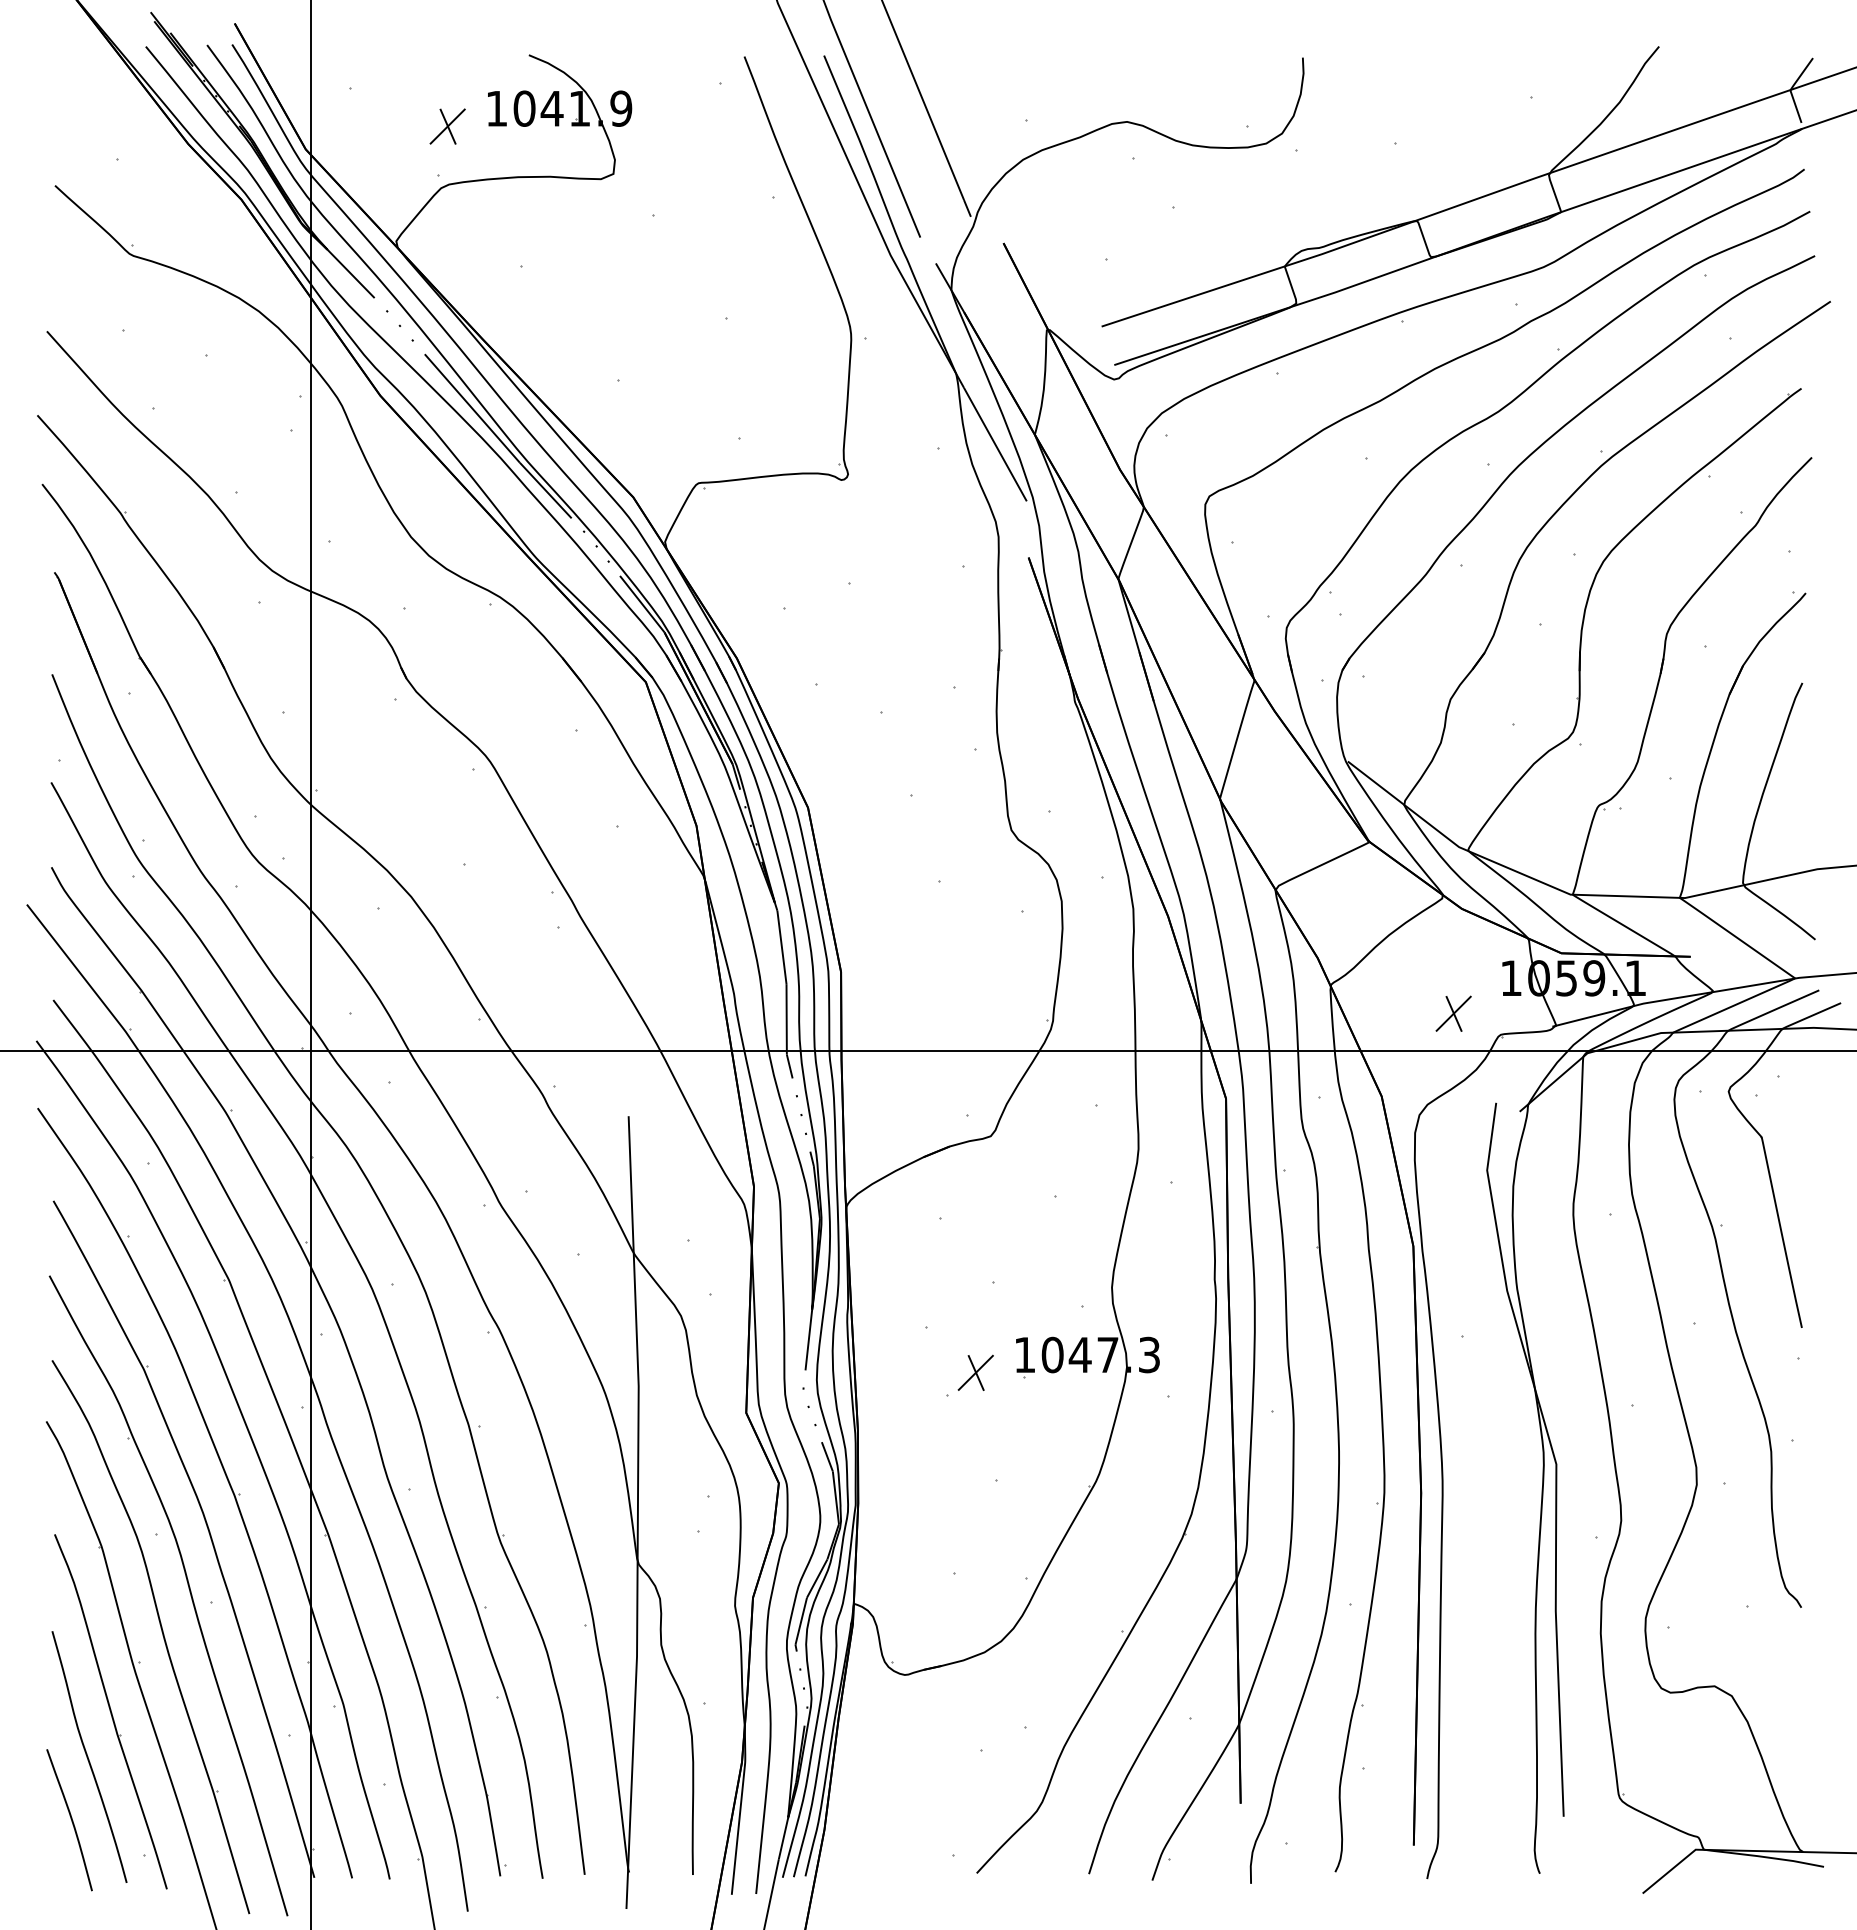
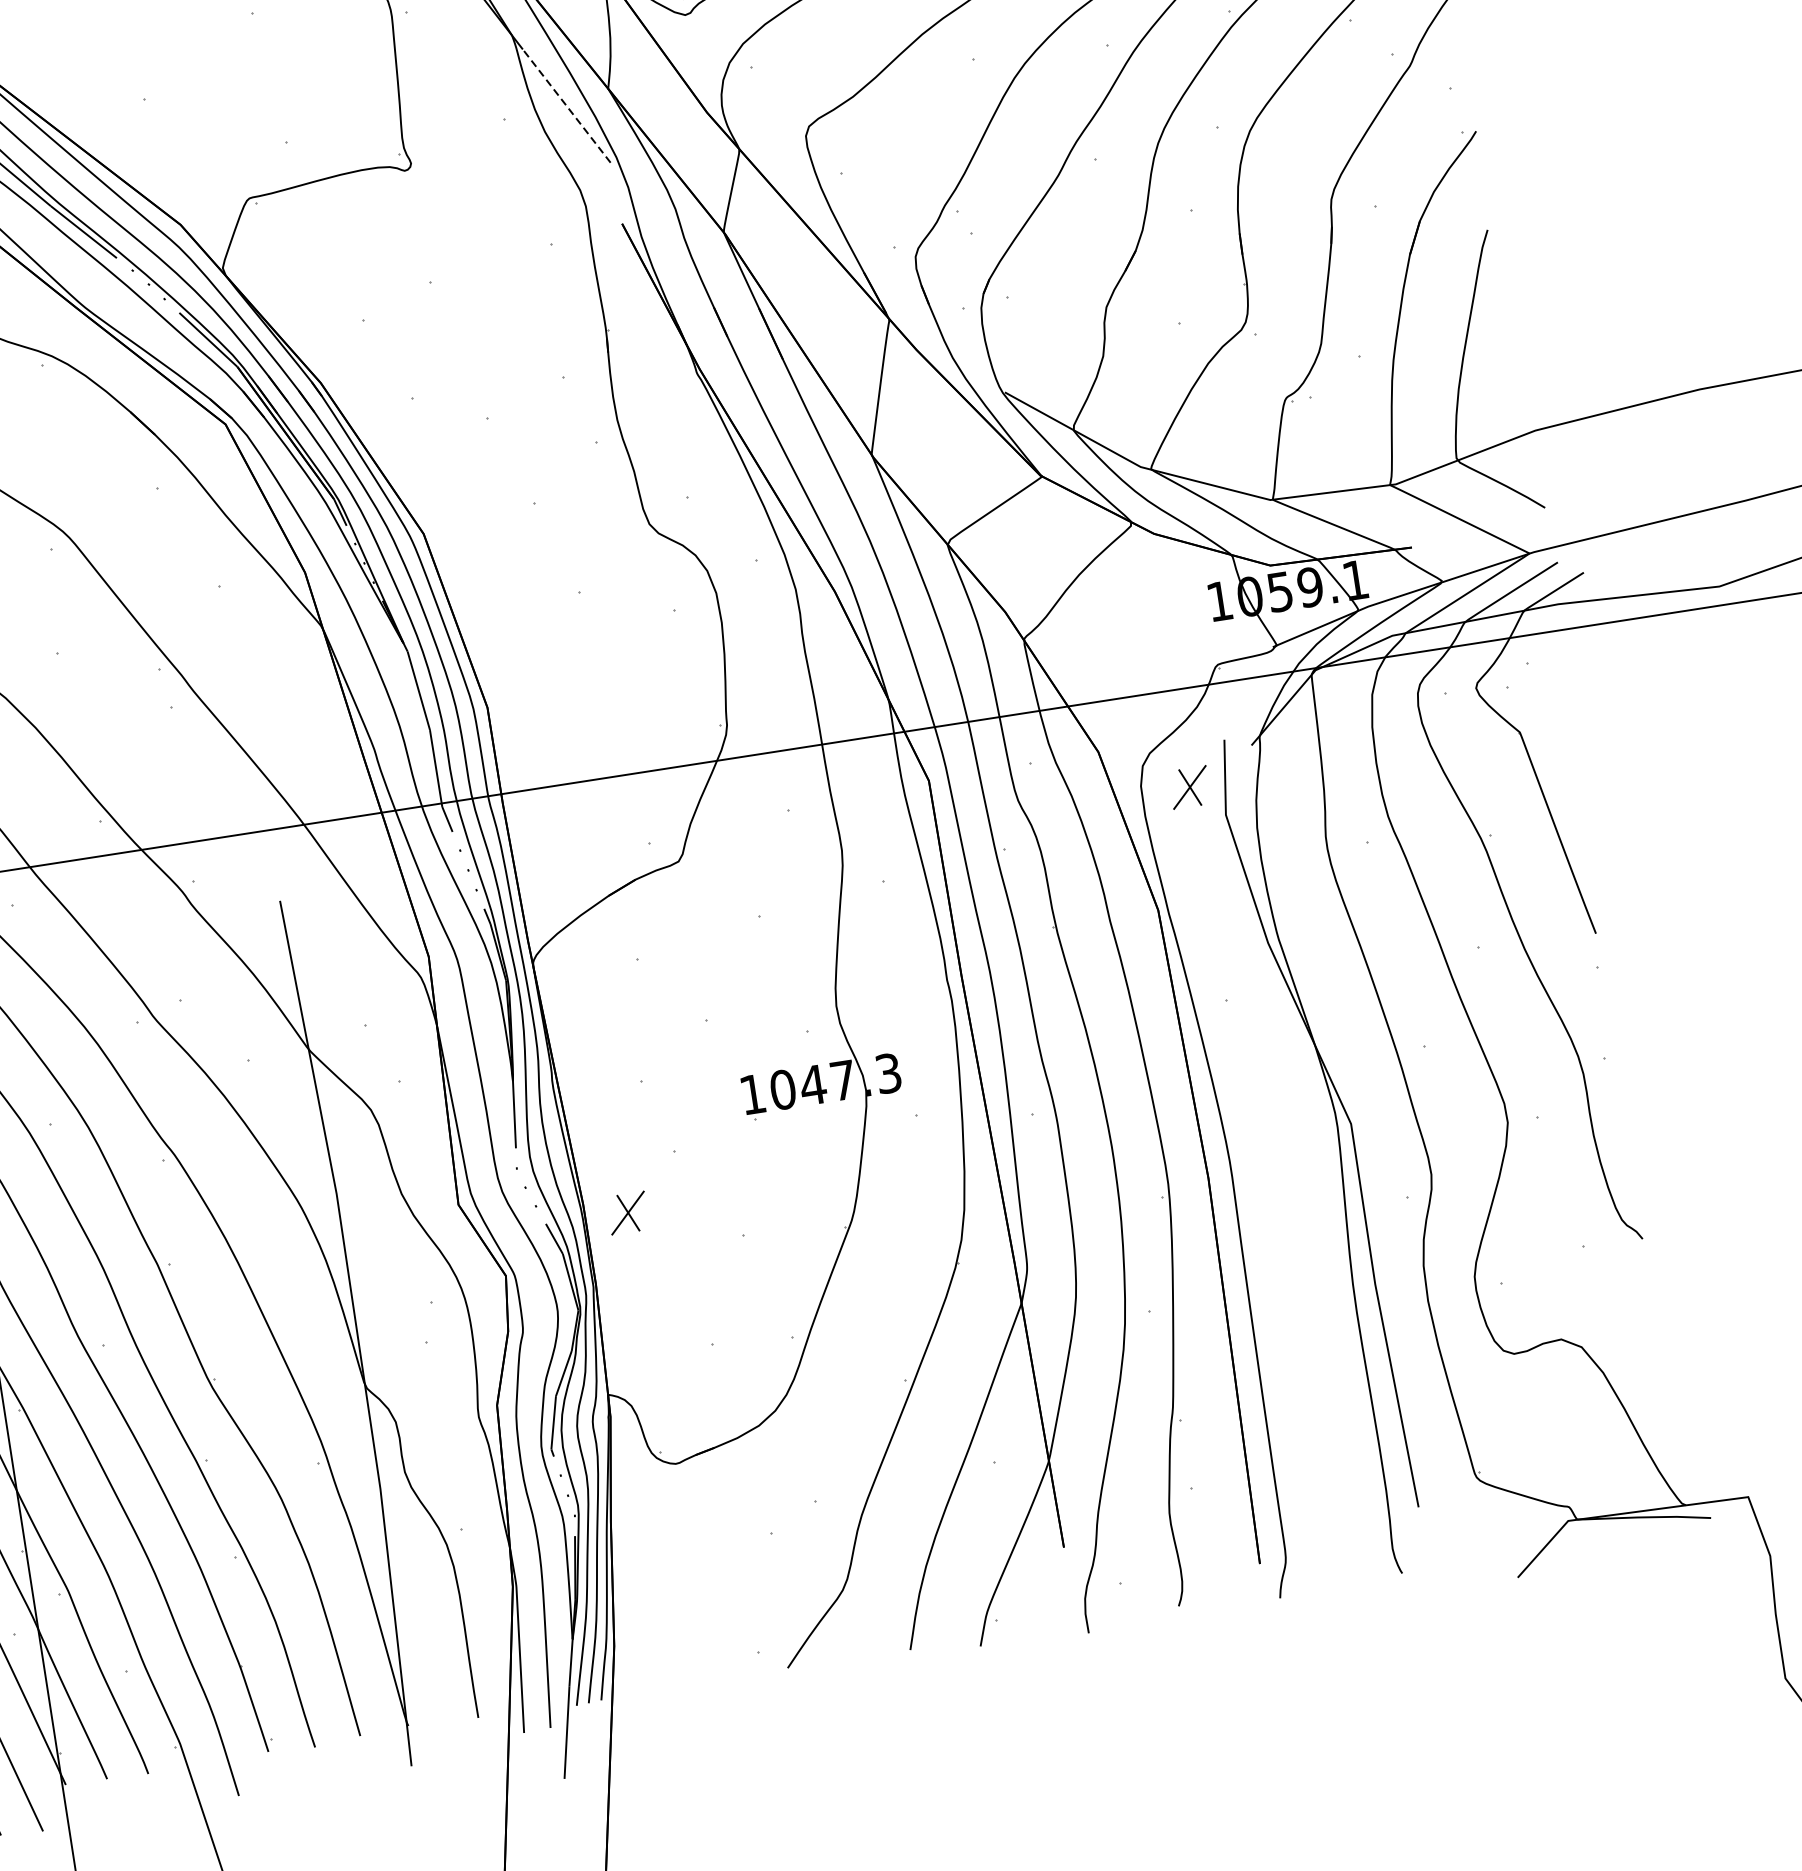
line: (995, 444) -> (566, 106), solid -> dashed
part: (1453, 1013) -> (1189, 787), moved
part: (975, 1372) -> (627, 1212), moved

